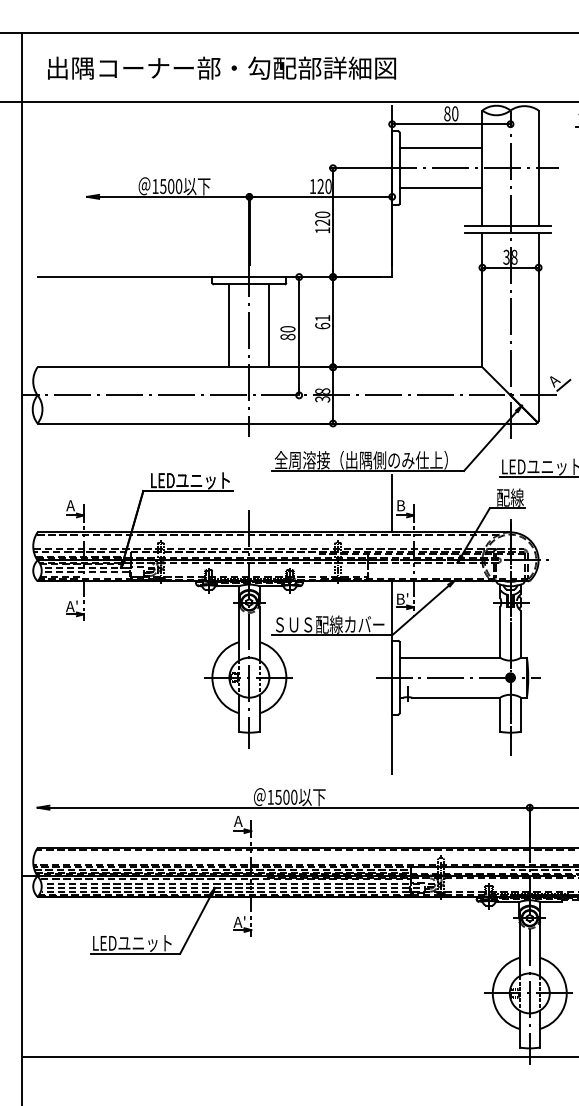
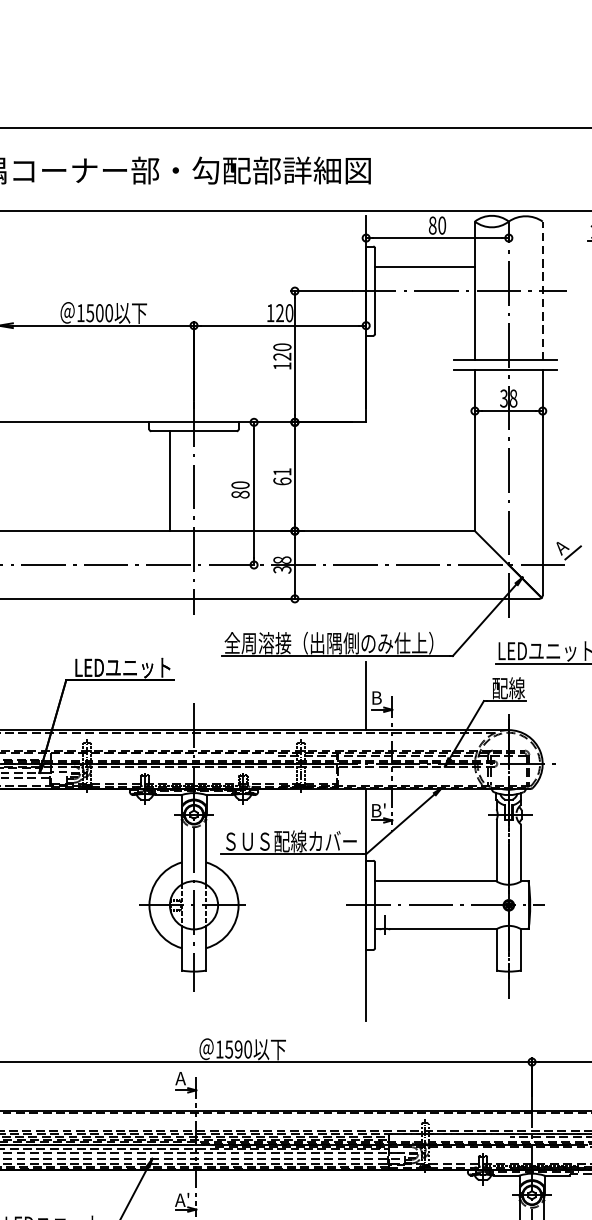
line: (538, 168) -> (542, 291), solid -> dashed
line: (440, 188) -> (424, 315), removed
line: (269, 325) -> (218, 480), removed
text: (286, 797) -> (238, 1049), 1500 -> 1590

